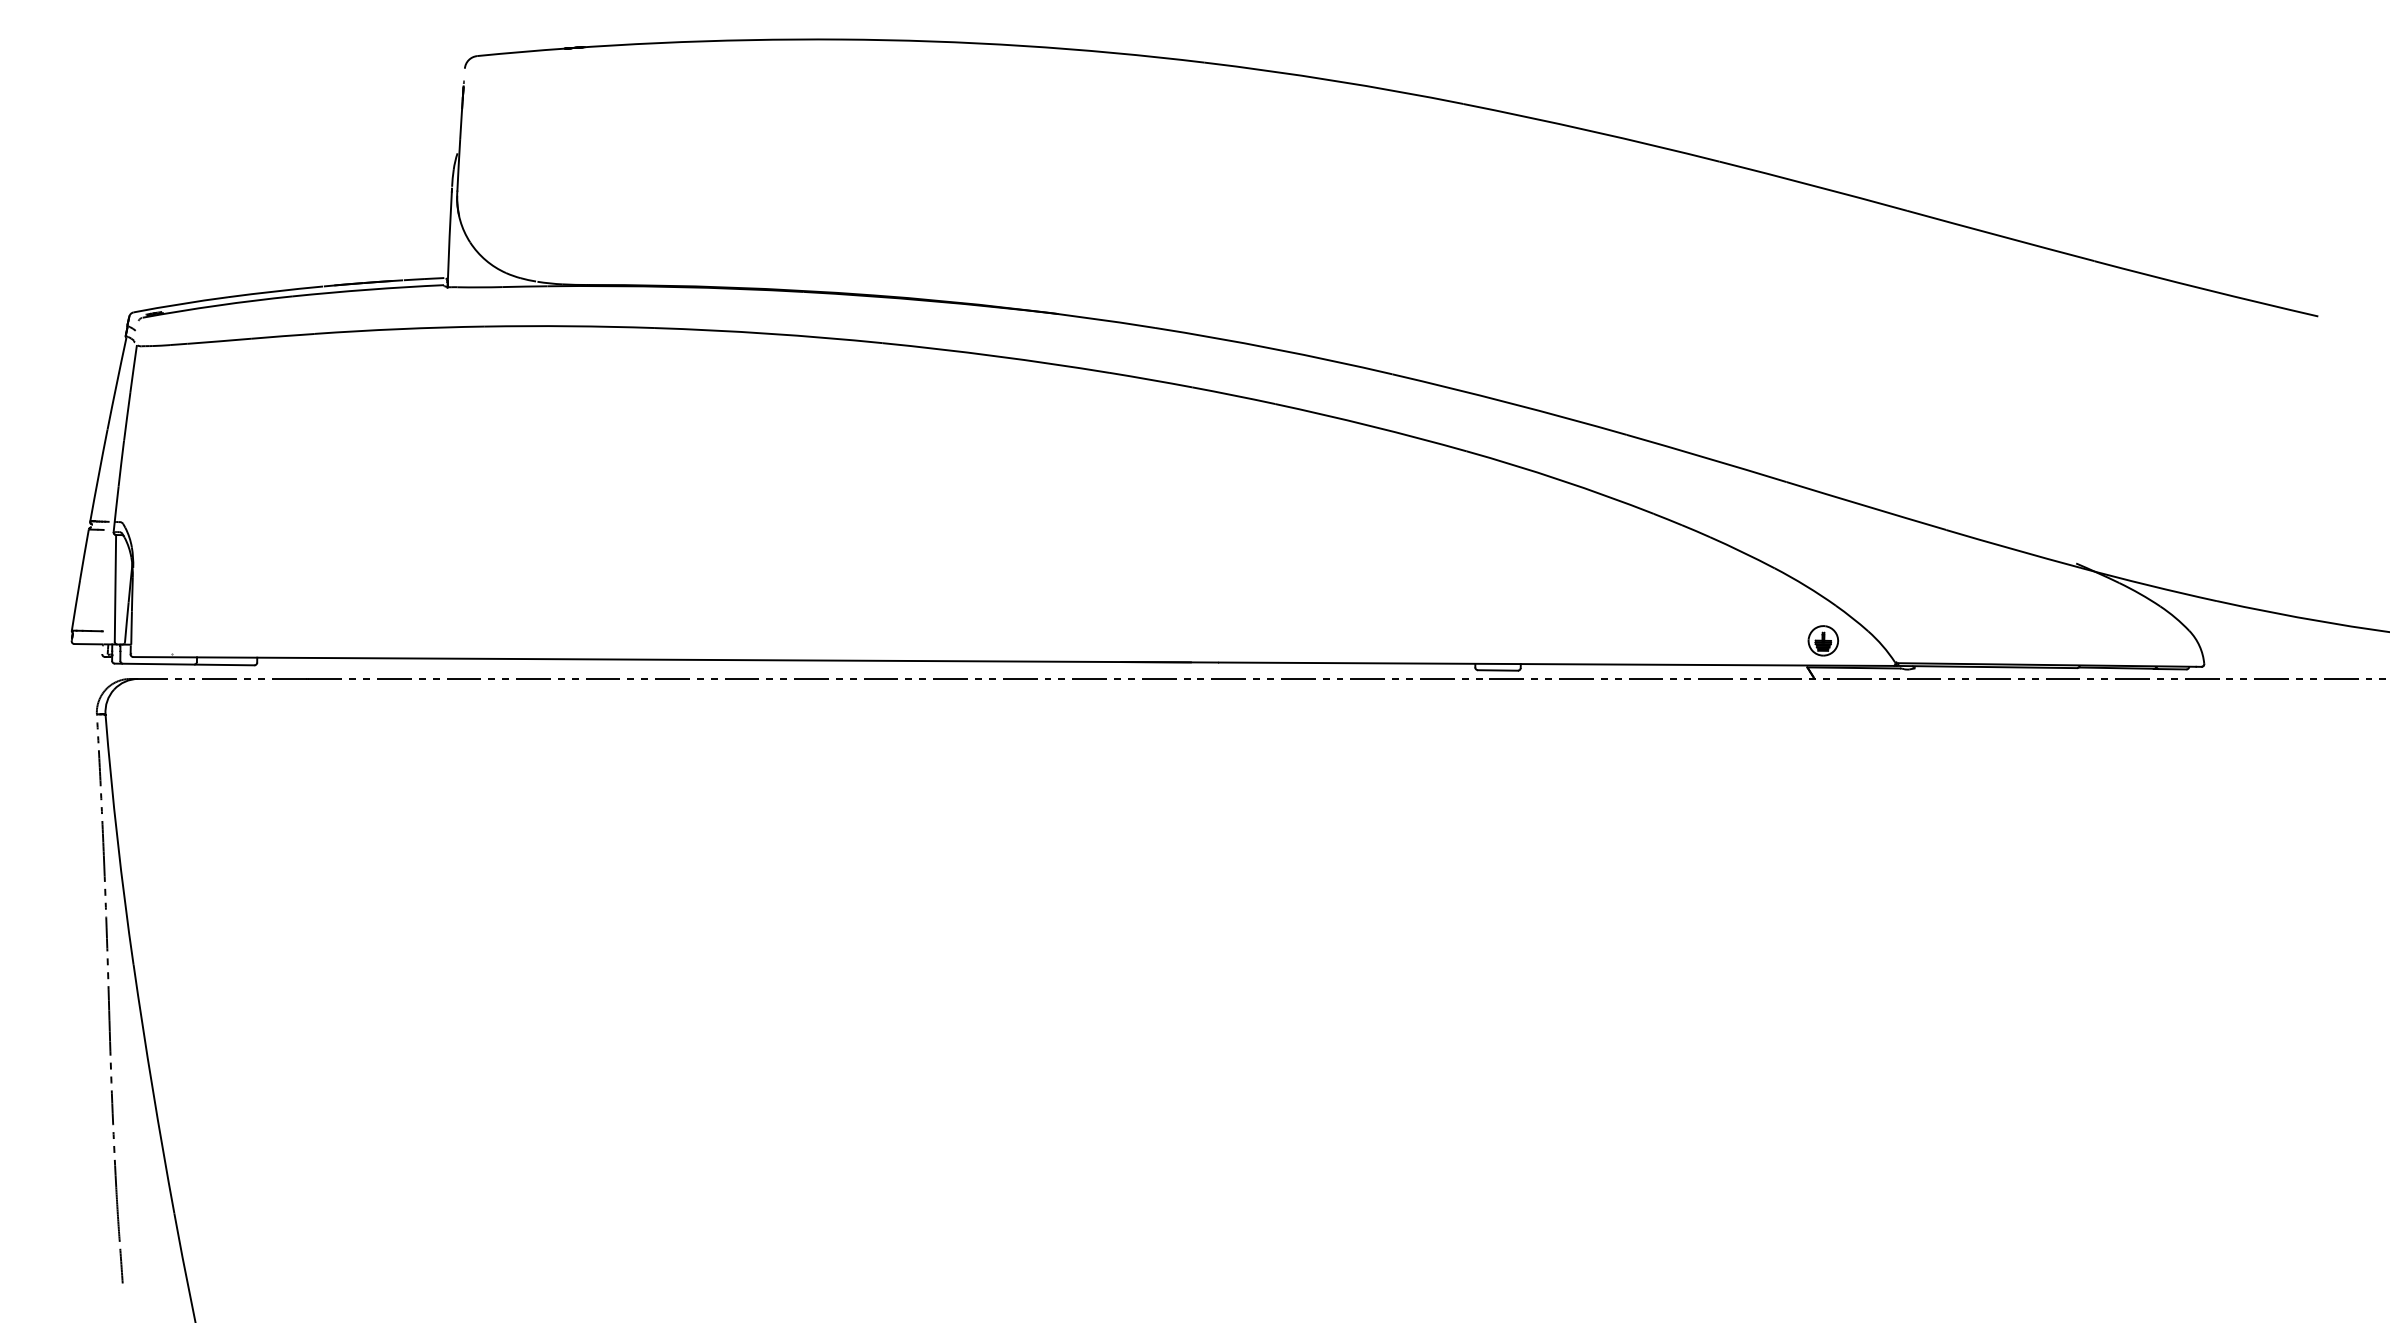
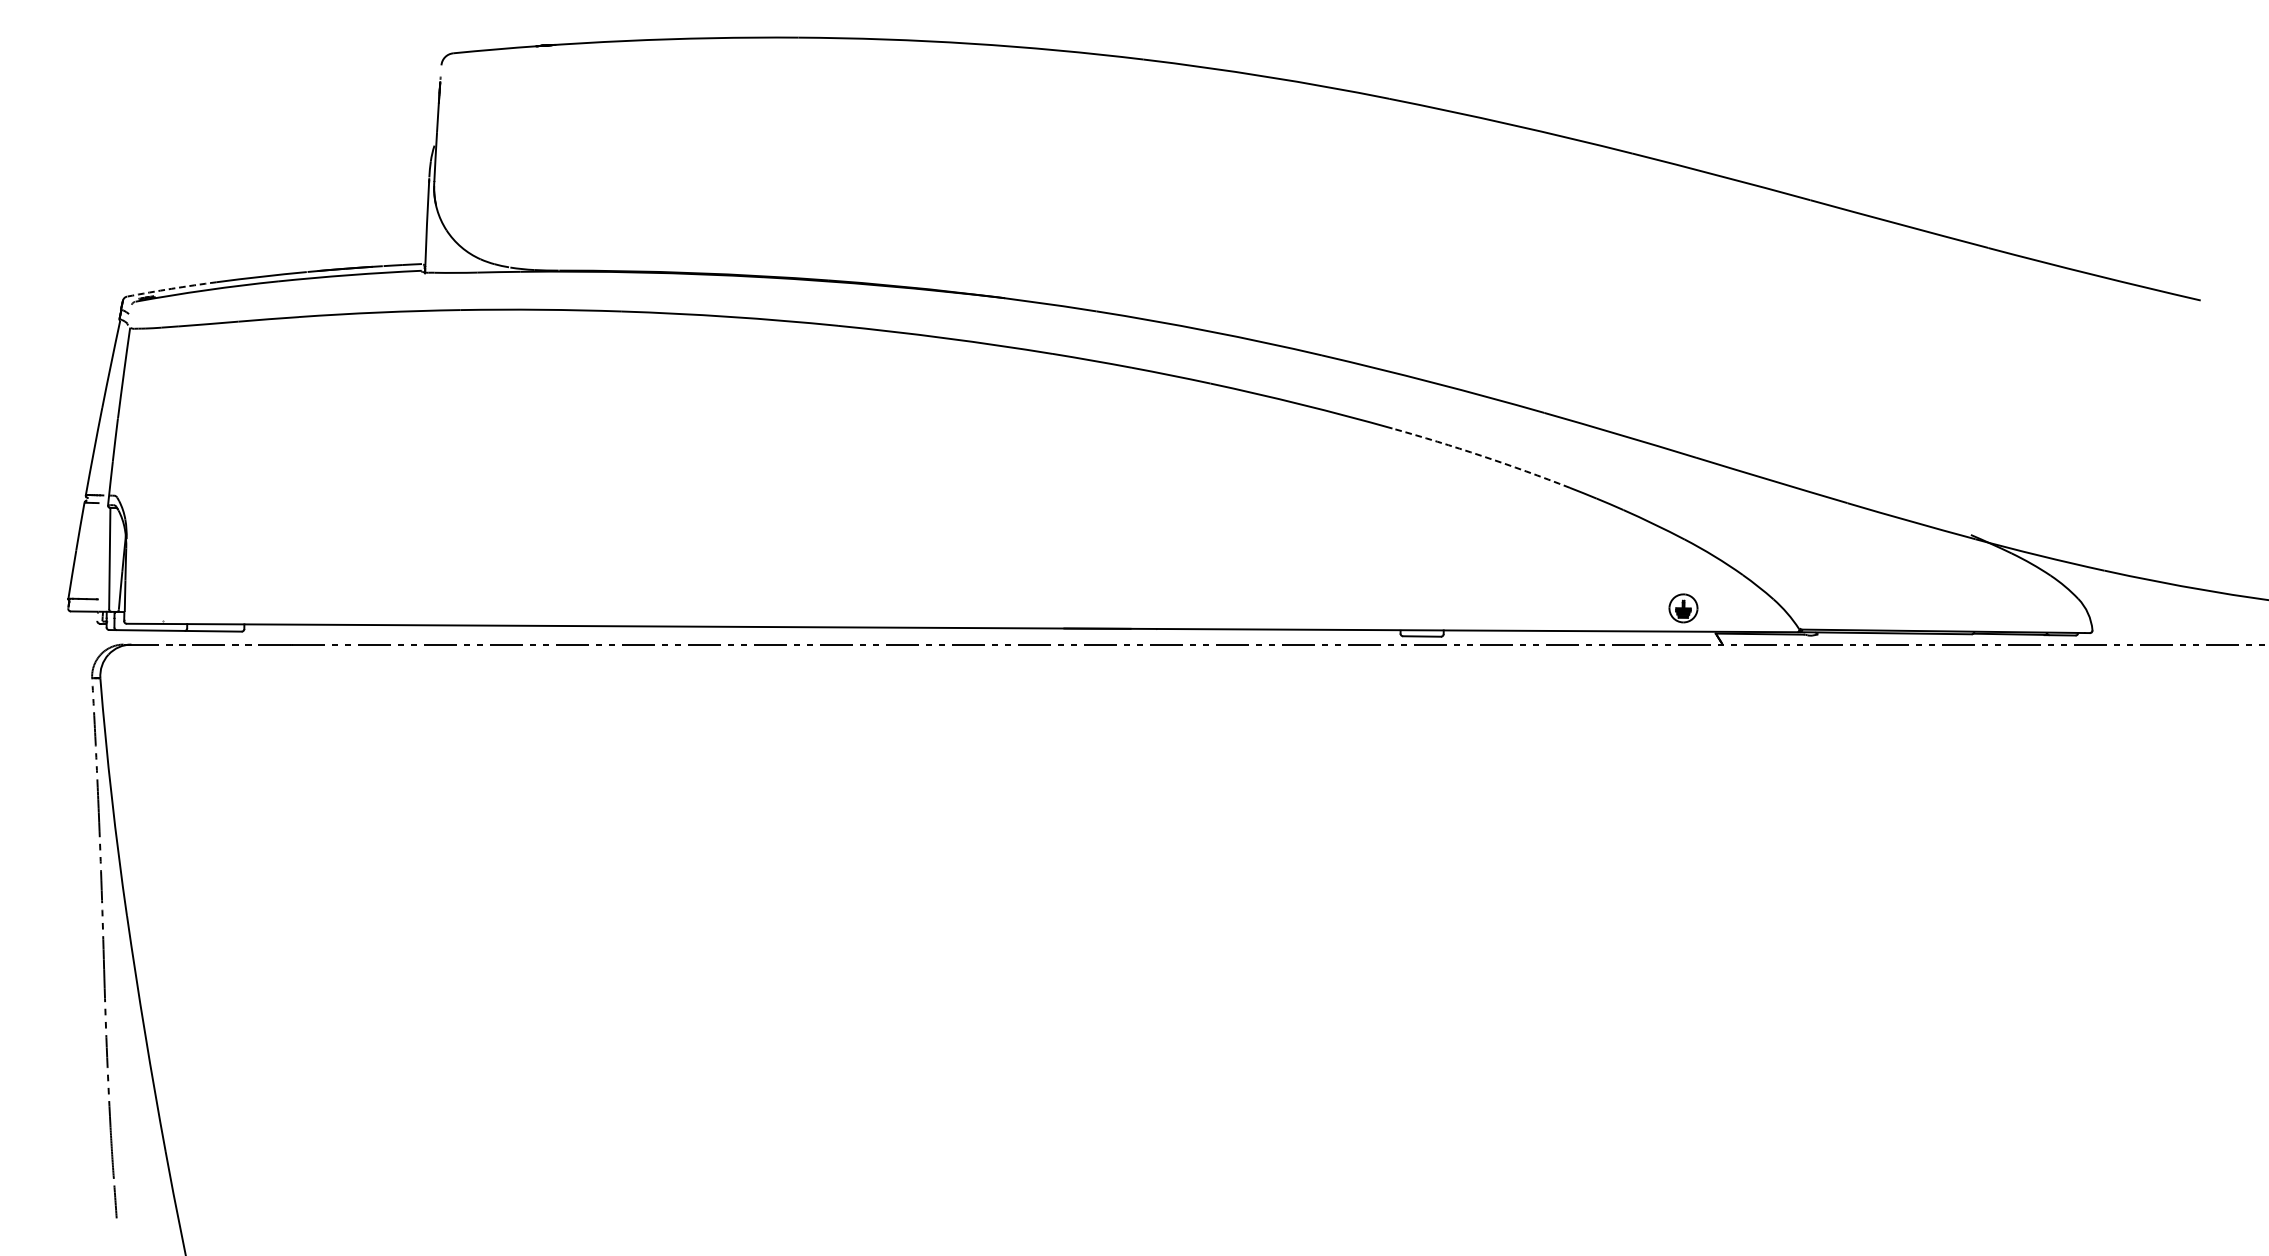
arc: (180, 304) -> (171, 289), solid -> dashed
arc: (1561, 480) -> (1482, 456), solid -> dashed
part: (1823, 640) -> (1683, 608), moved

